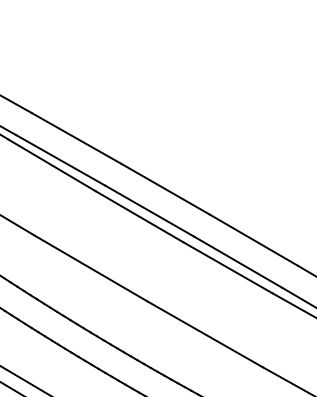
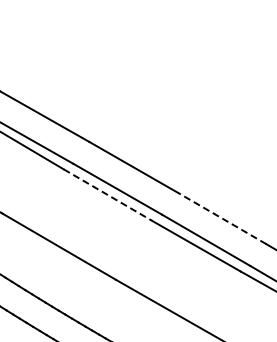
line: (139, 216) -> (107, 194), solid -> dashed
line: (253, 240) -> (221, 218), solid -> dashed

